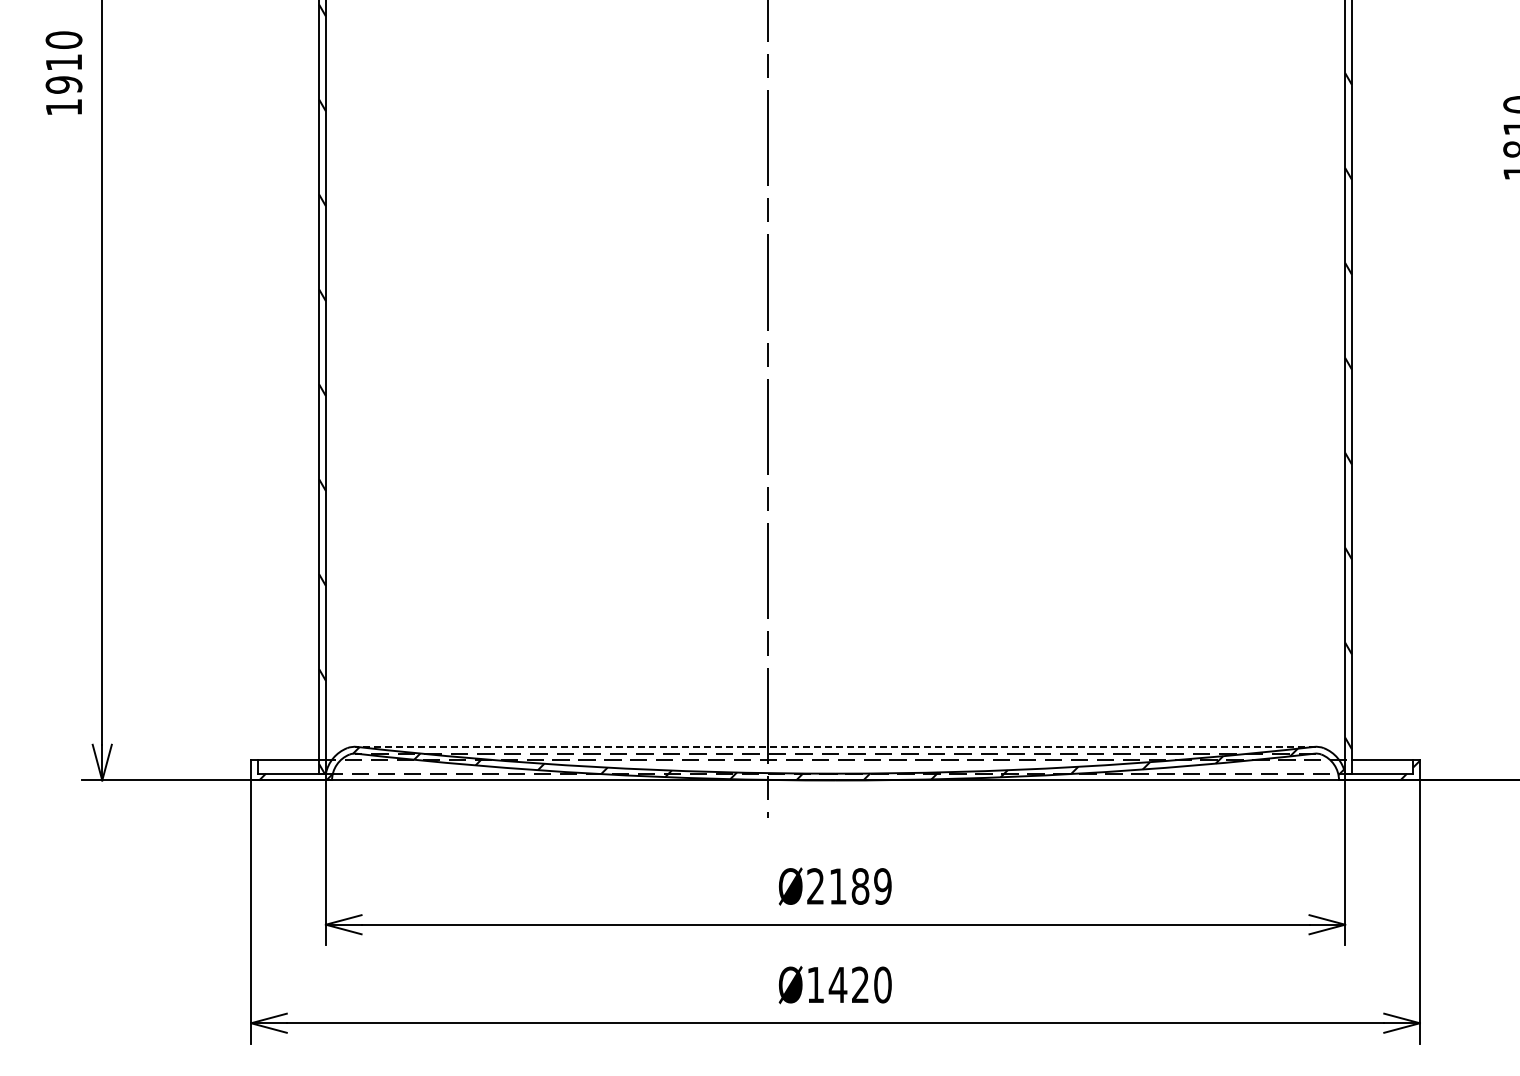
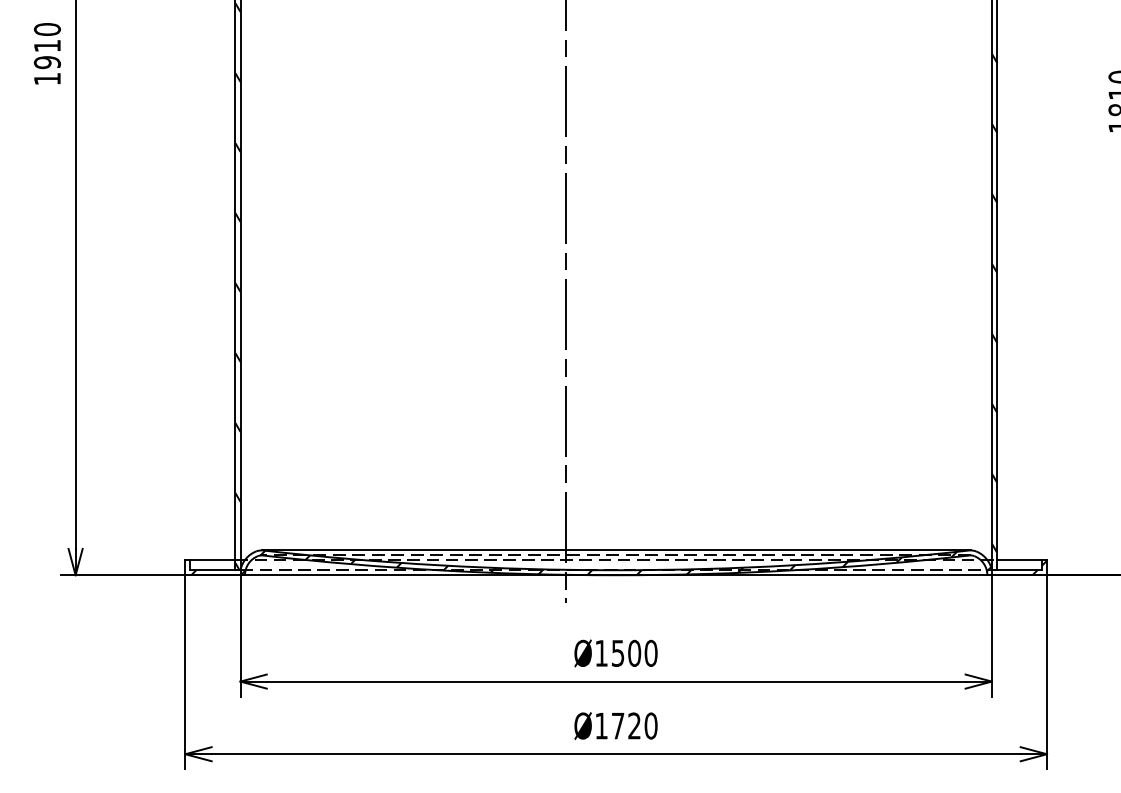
line: (835, 746) -> (616, 550), dashed -> solid
text: (849, 886) -> (626, 653), Ø2189 -> Ø1500
text: (837, 984) -> (617, 725), Ø1420 -> Ø1720

